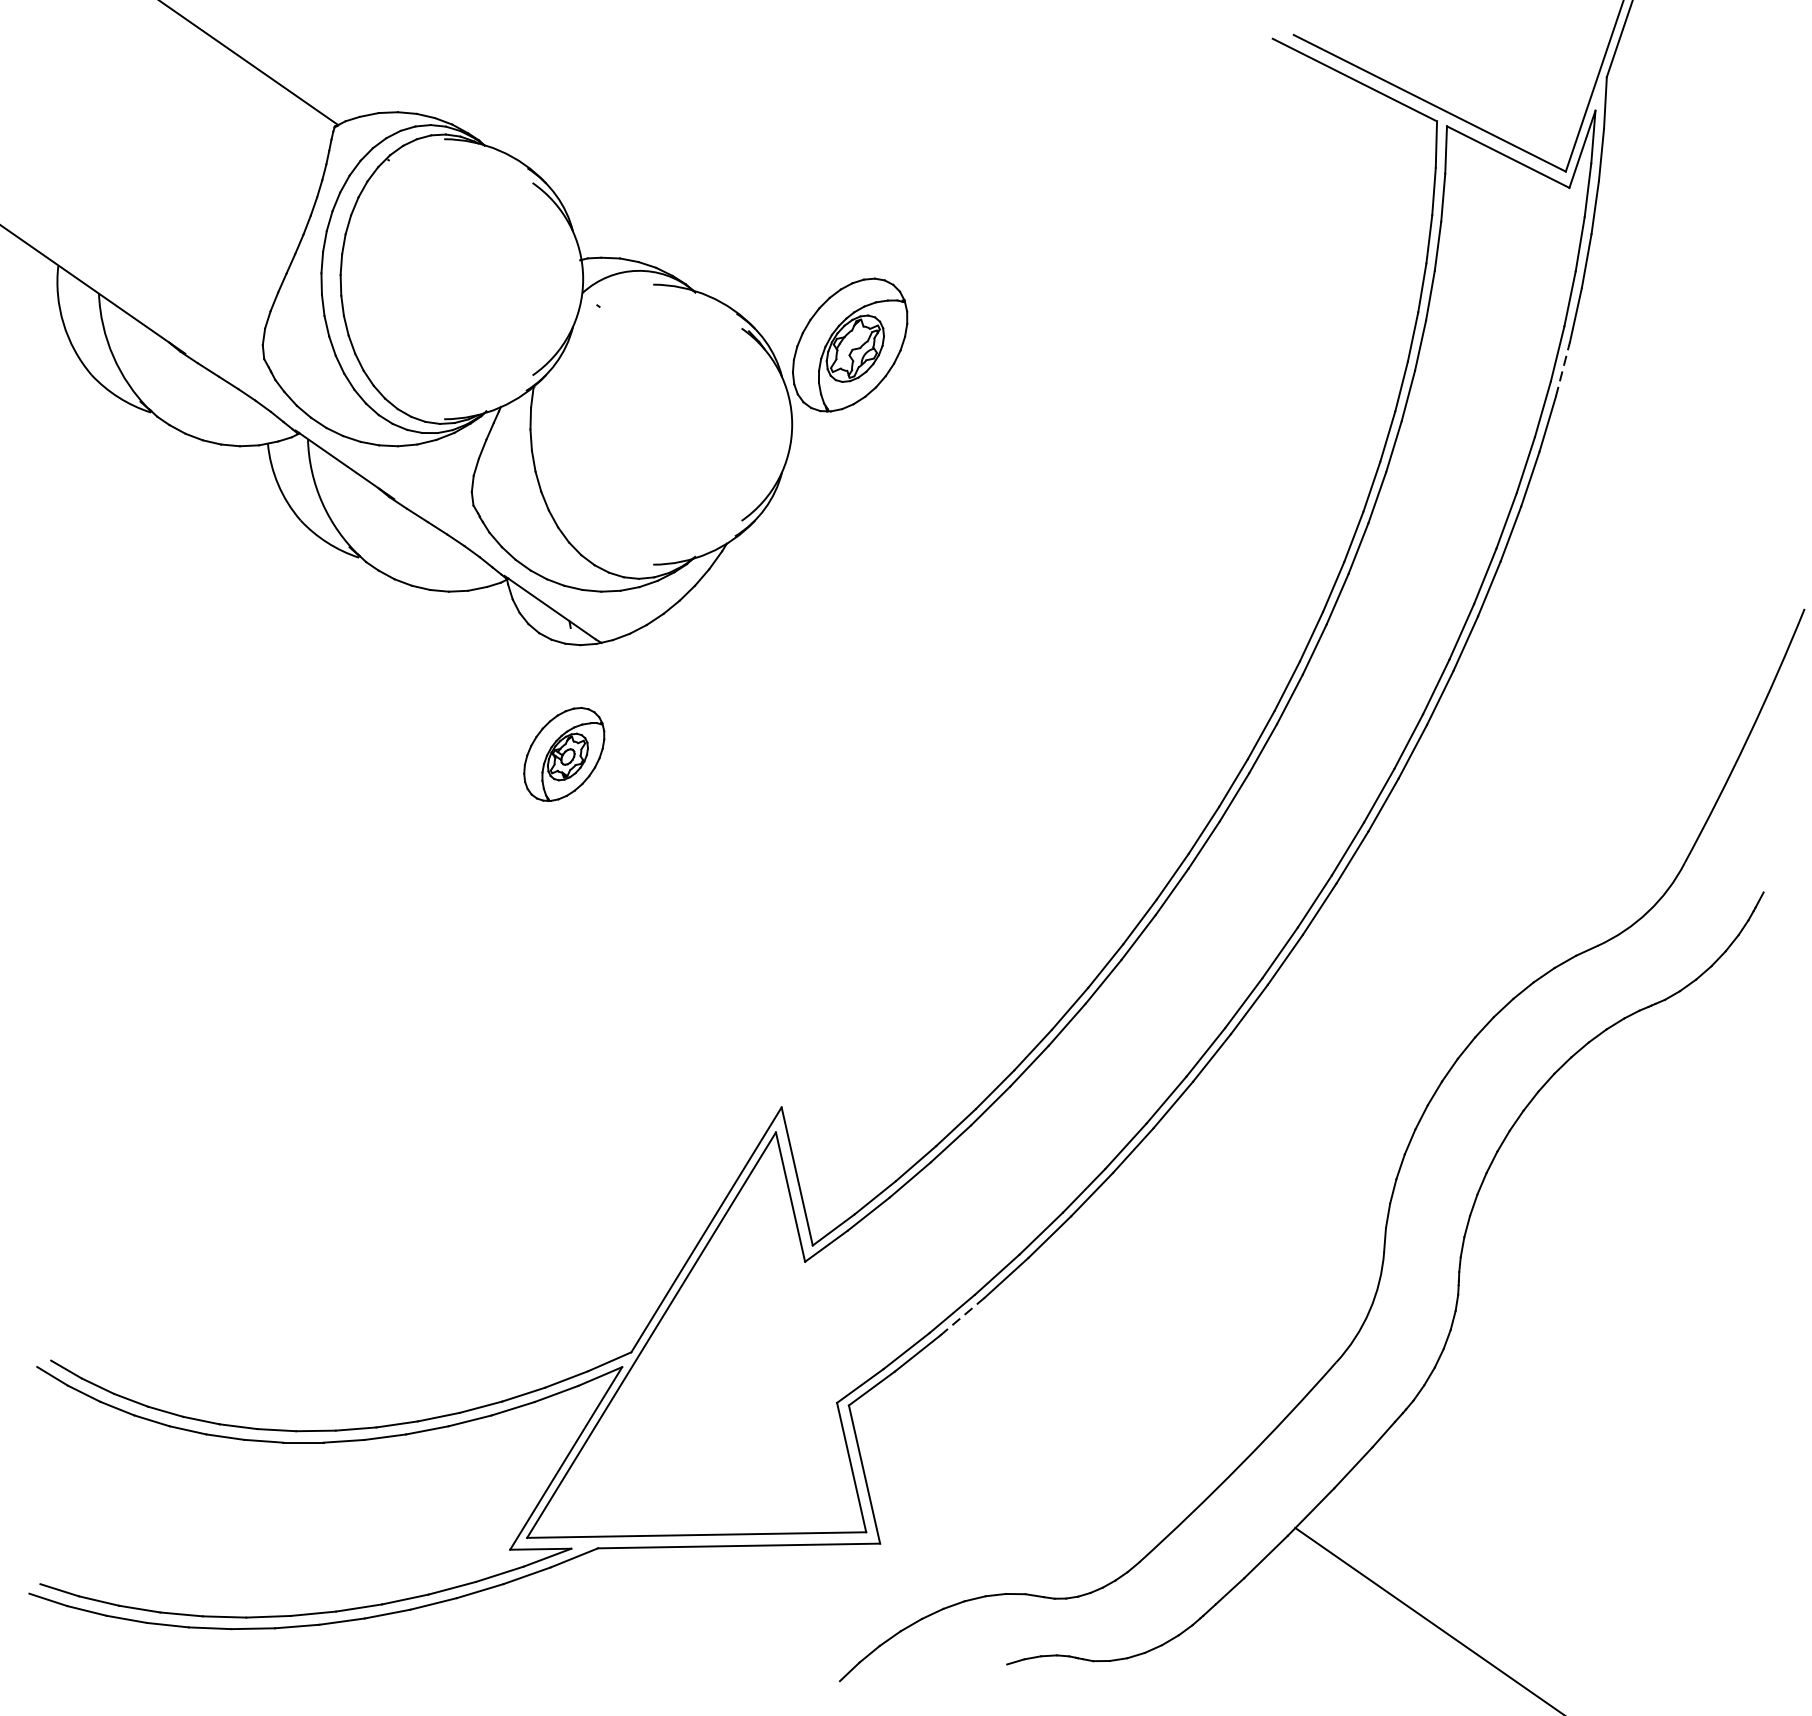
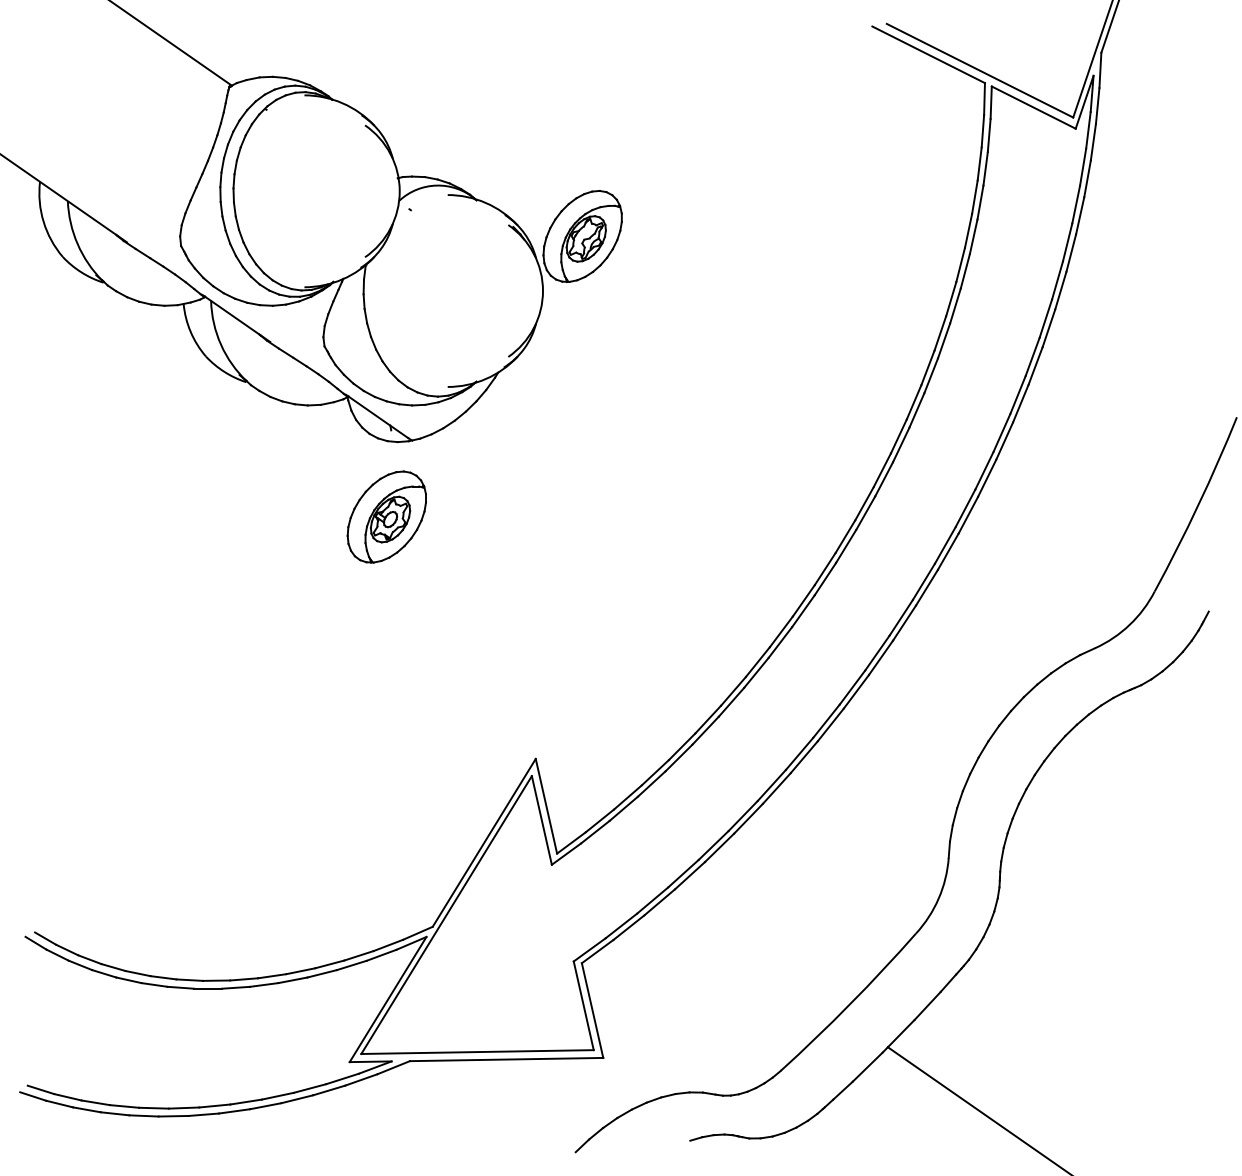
line: (1563, 368) -> (1071, 252), dashed -> solid
part: (563, 753) -> (386, 516), size x1.43
line: (963, 1316) -> (660, 902), dashed -> solid

